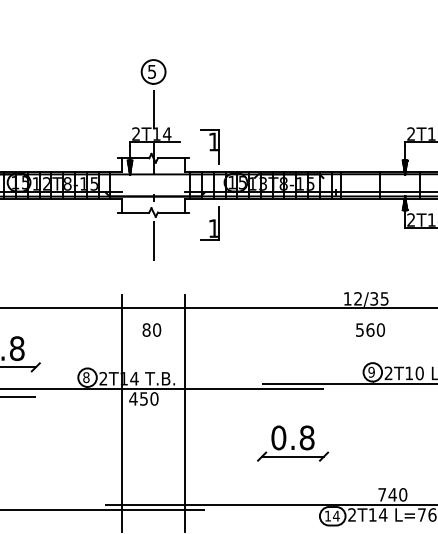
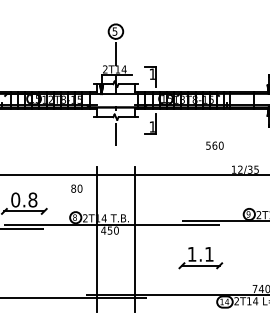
text: (151, 329) -> (76, 188), moved
text: (369, 329) -> (214, 145), moved
text: (292, 436) -> (200, 253), 0.8 -> 1.1

